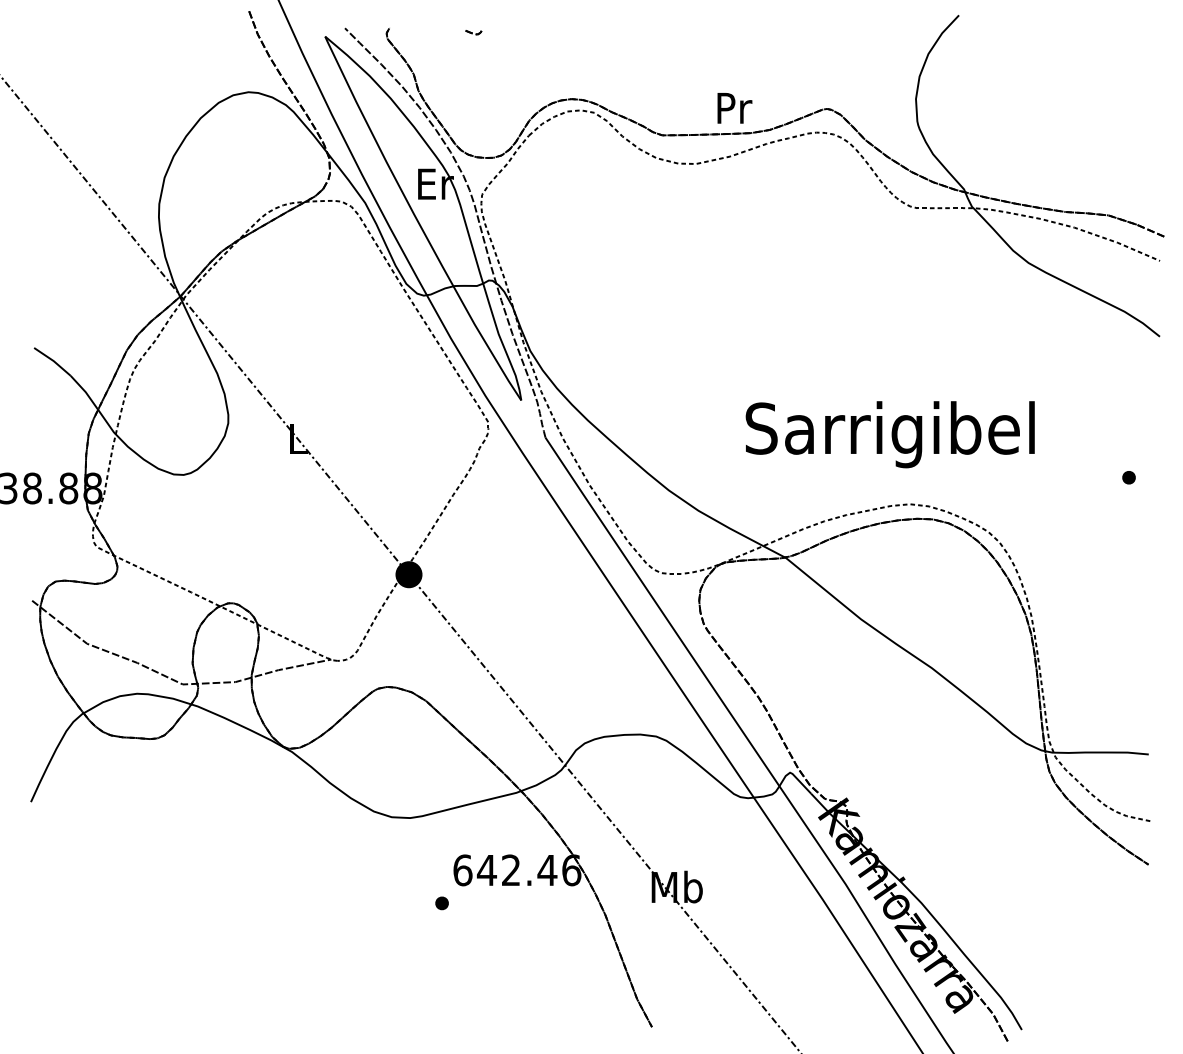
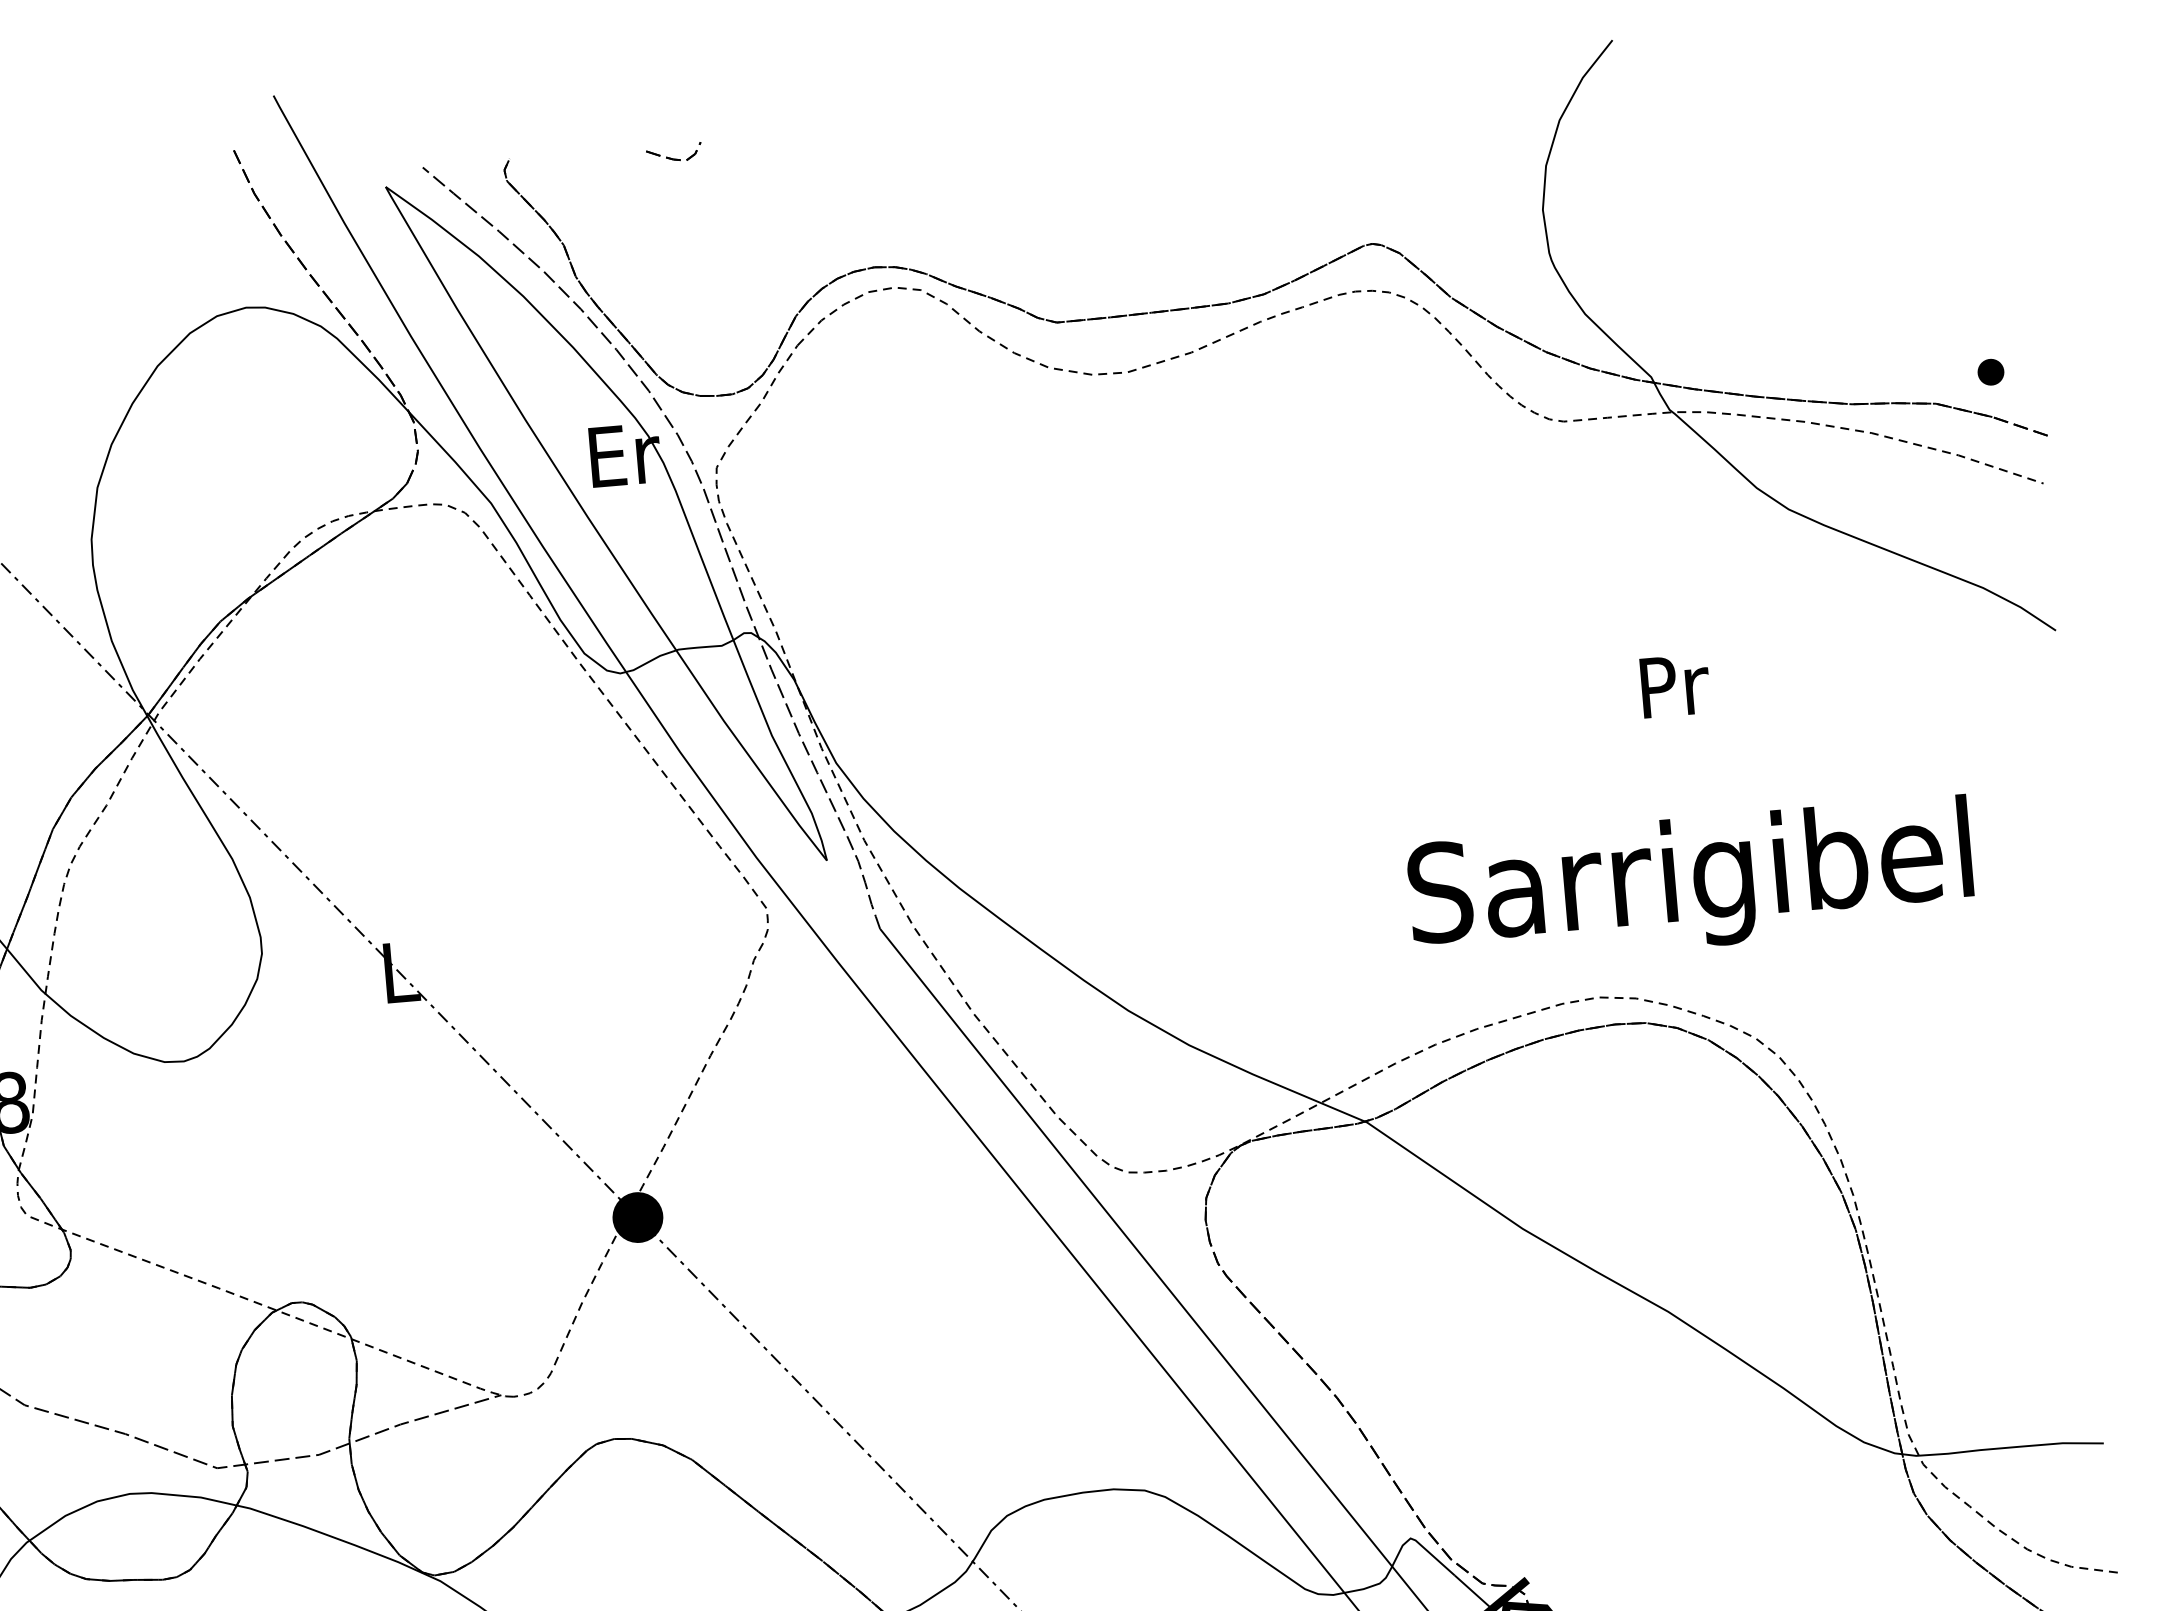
part: (473, 31) -> (672, 152), size x1.67
text: (734, 108) -> (1674, 686), moved
text: (889, 434) -> (1689, 882), moved
part: (1128, 477) -> (1989, 371), moved

